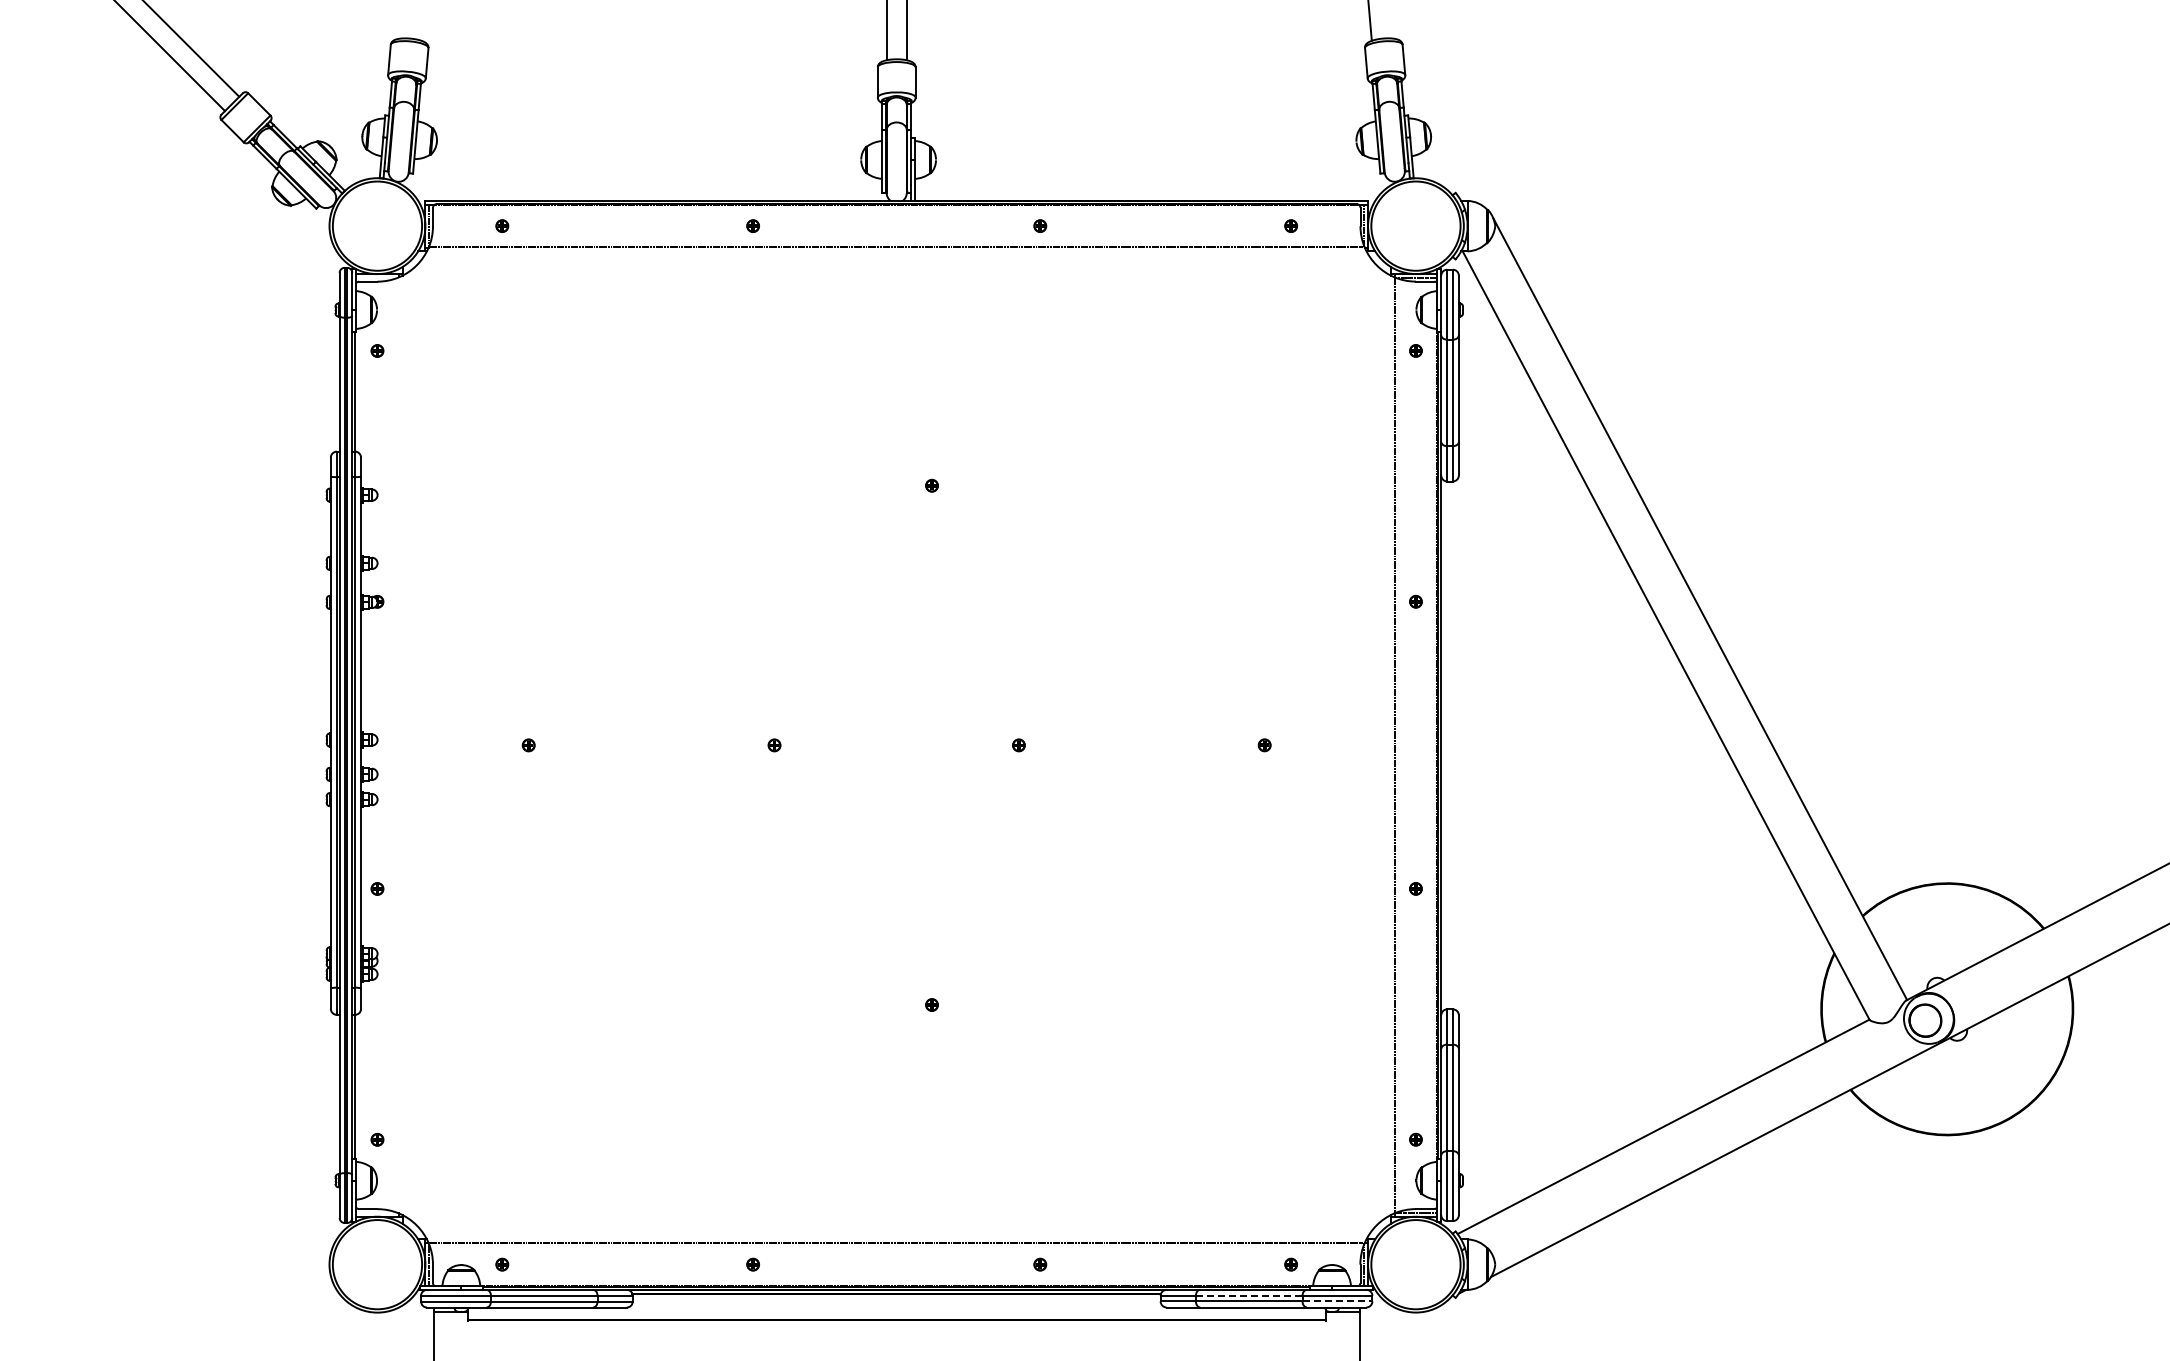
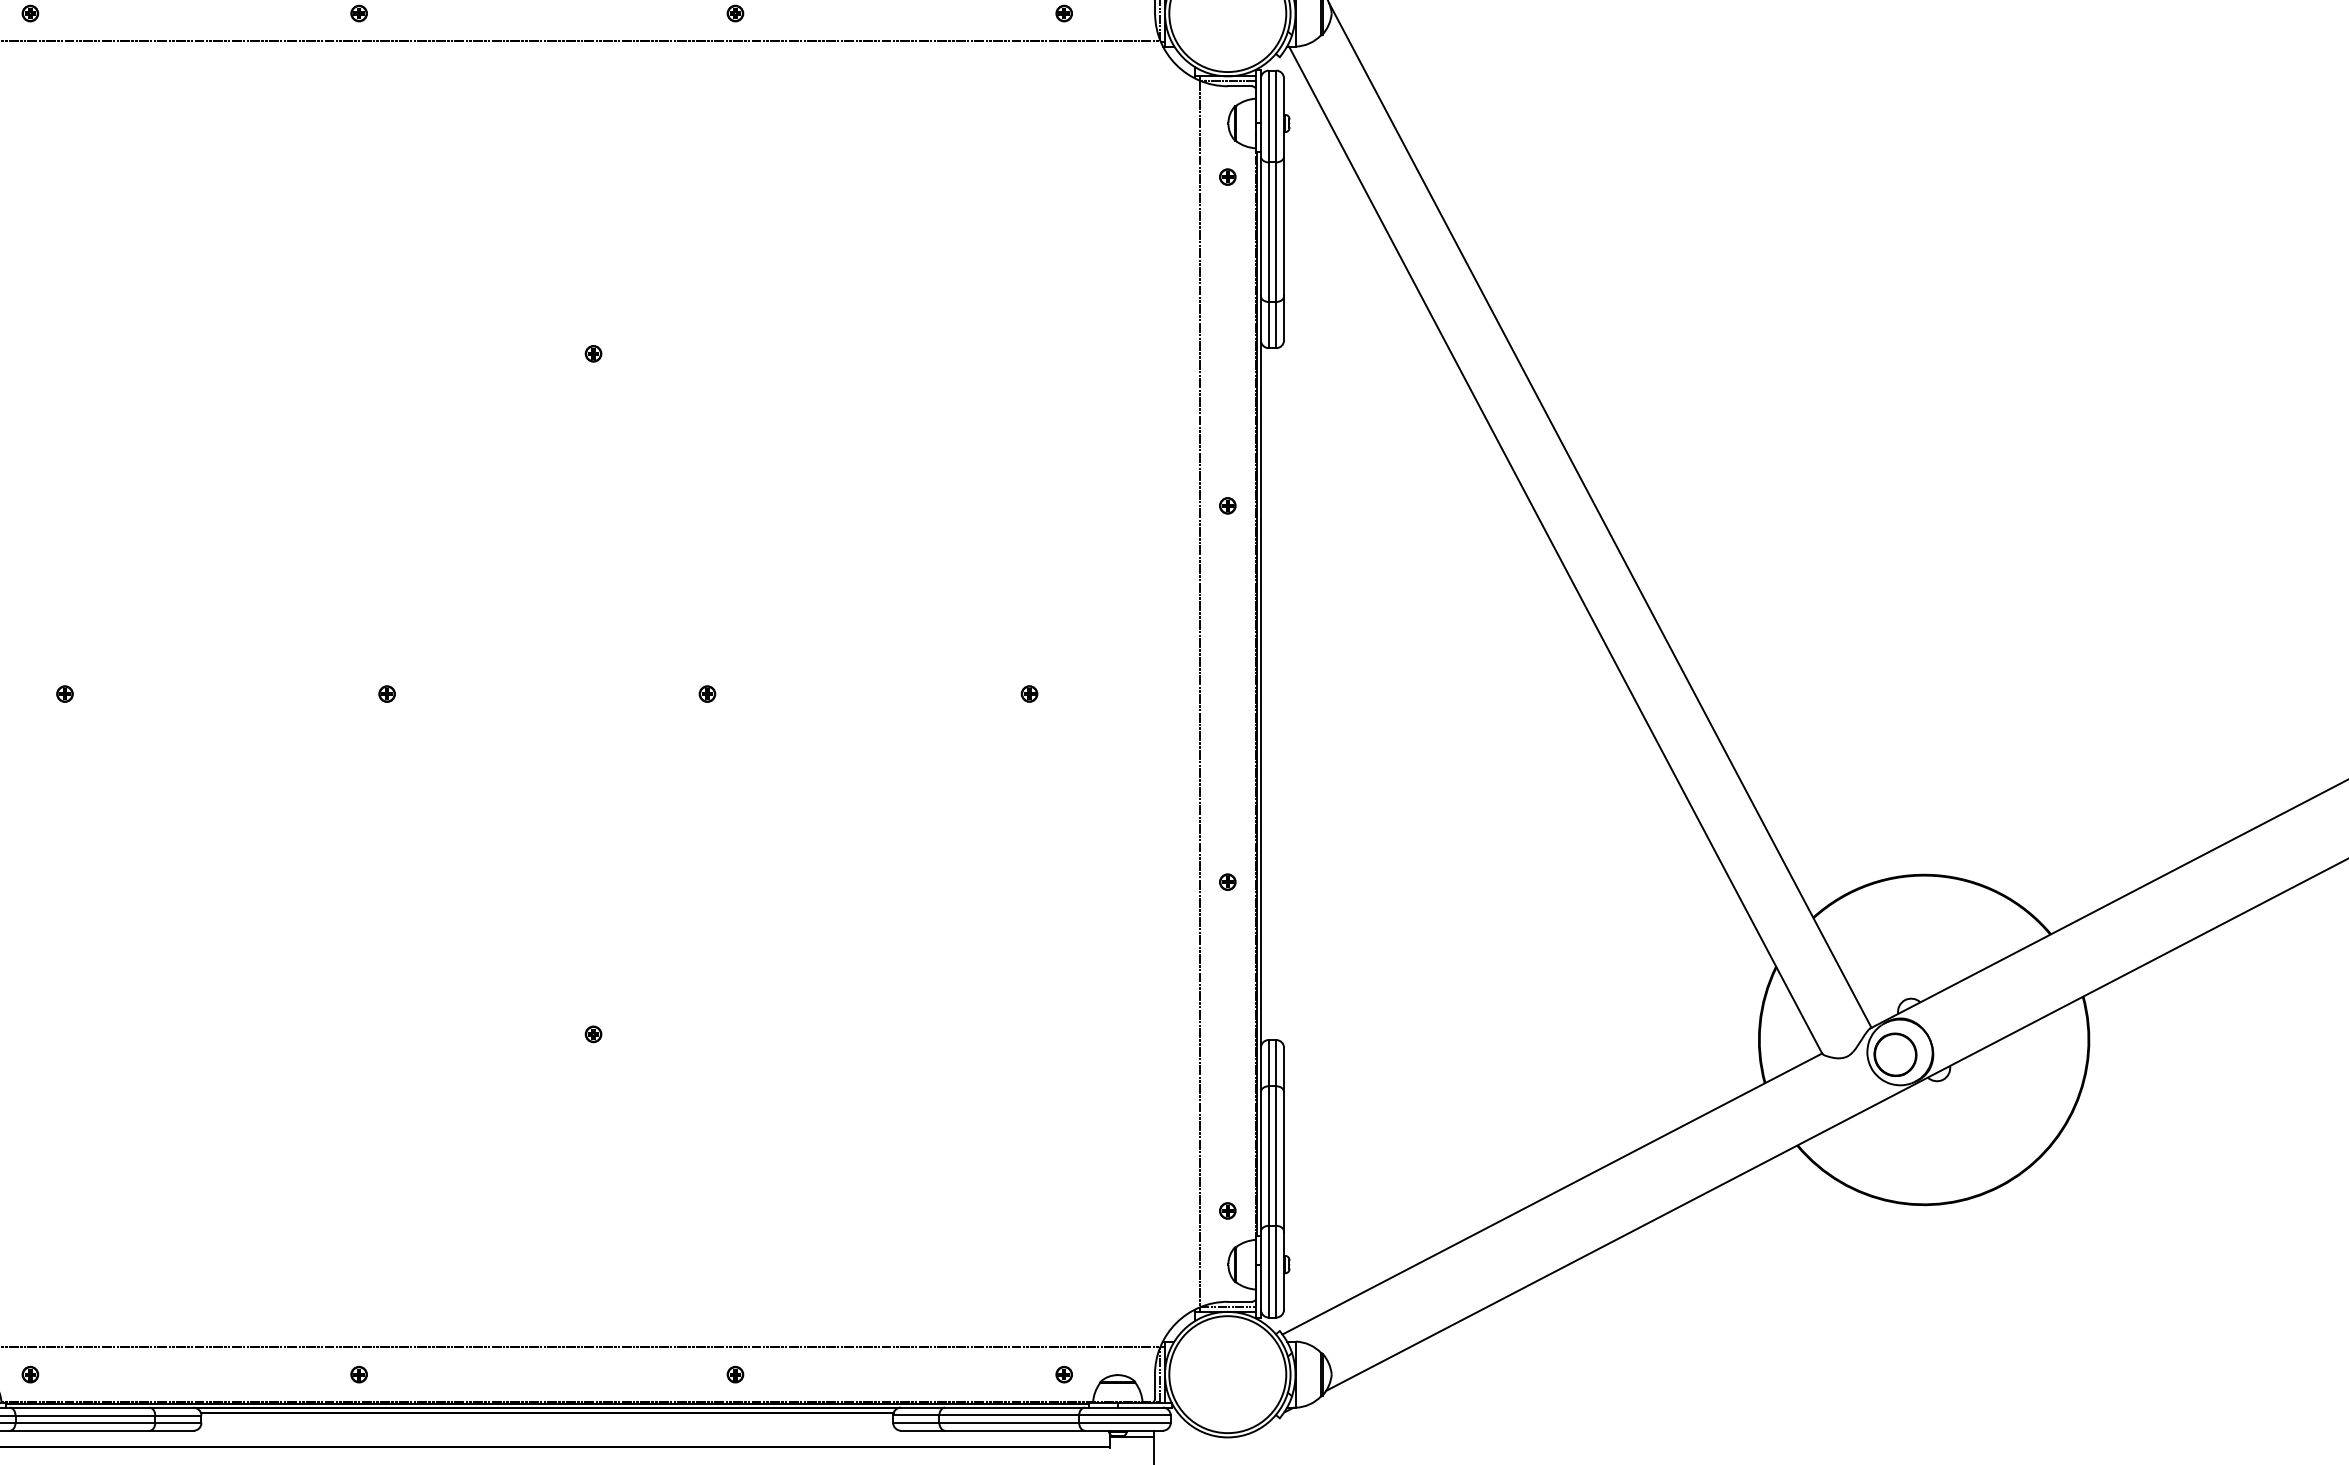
line: (1249, 1295) -> (1009, 1415), dashed -> solid
line: (1337, 1301) -> (1124, 1422), dashed -> solid

